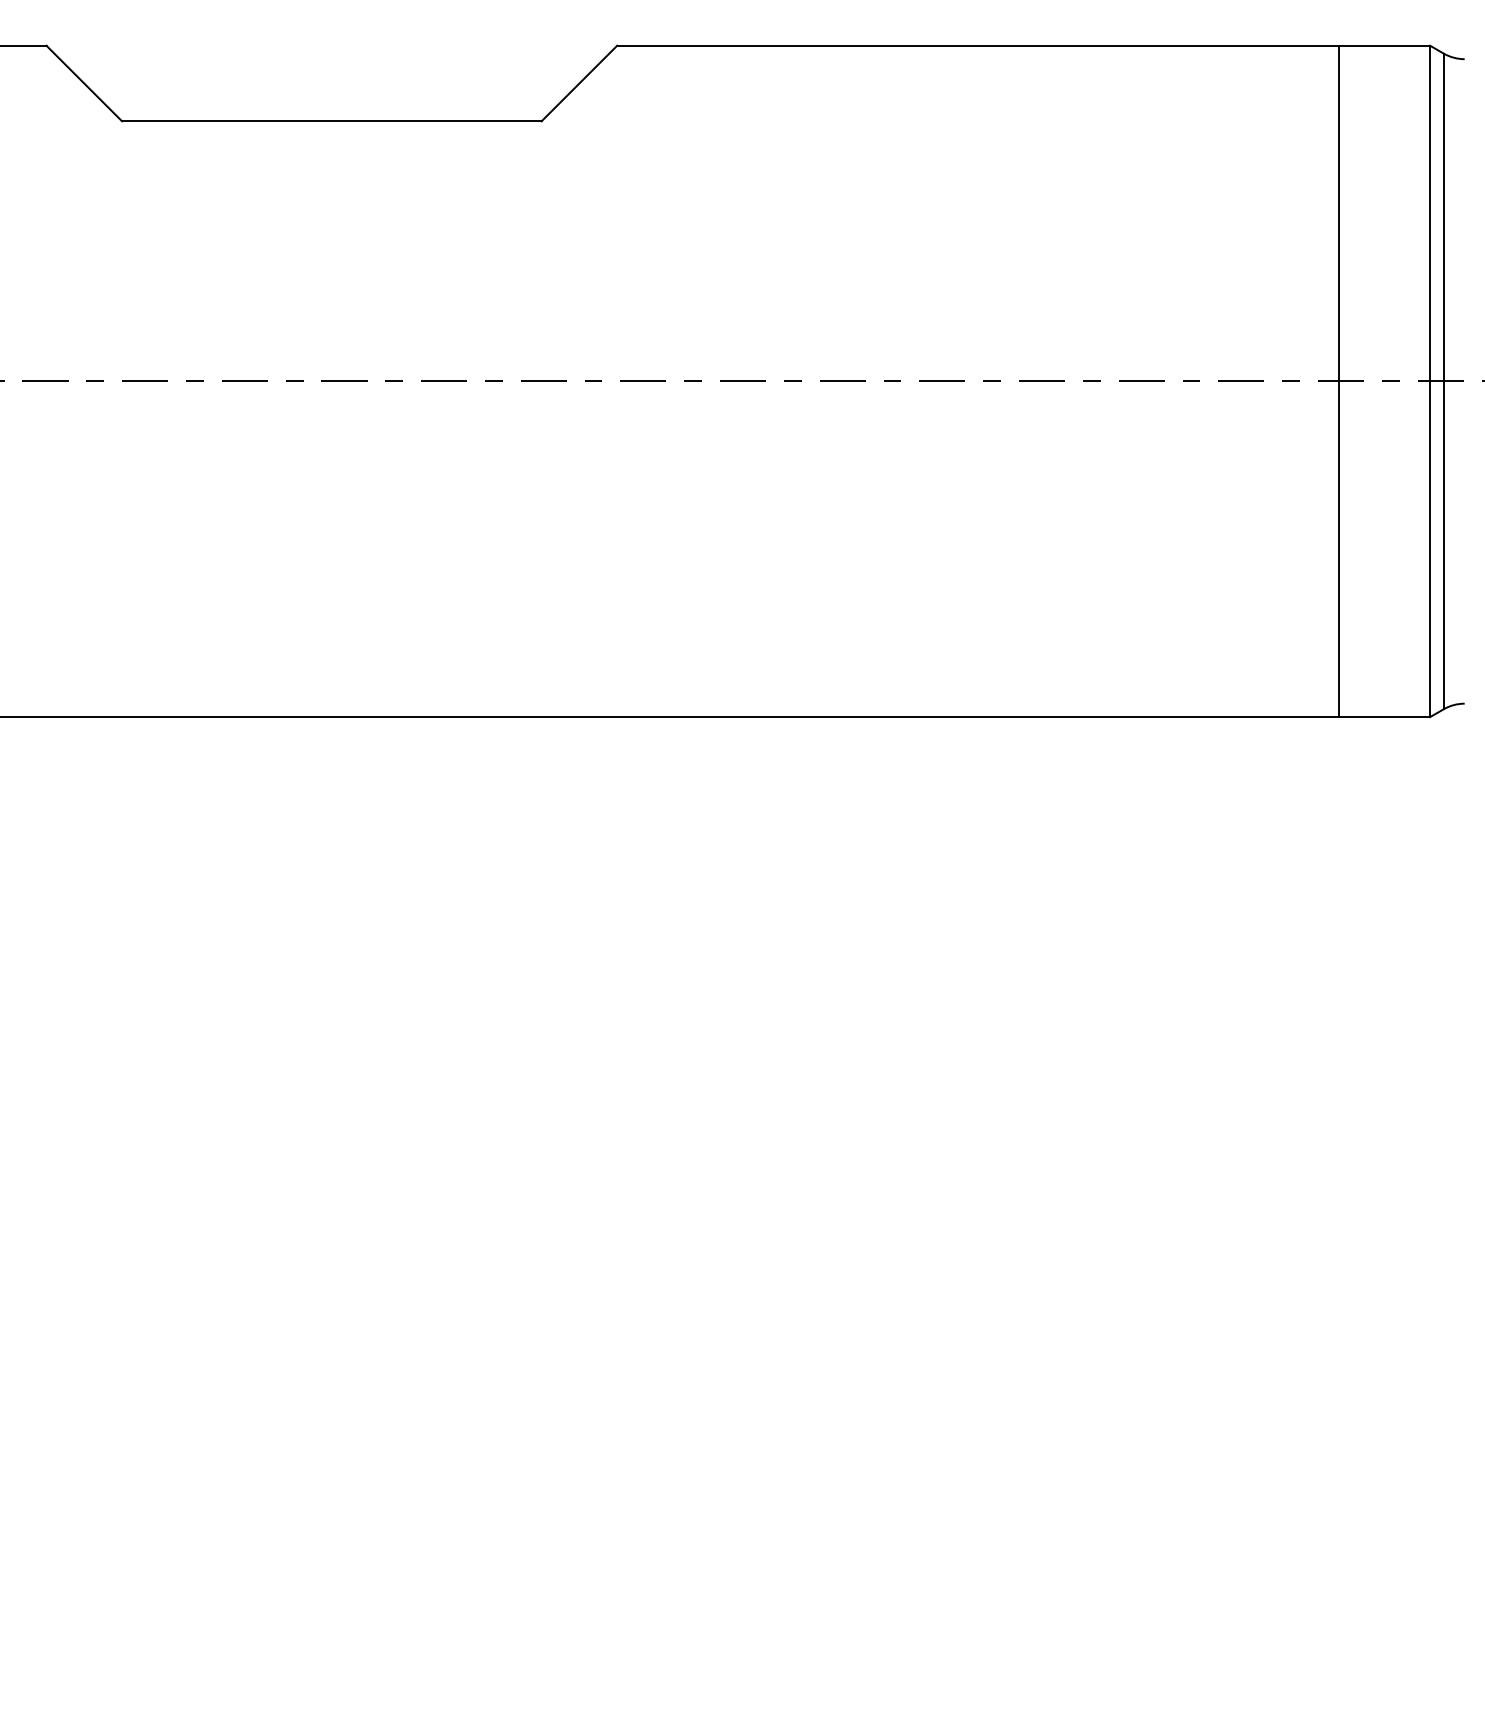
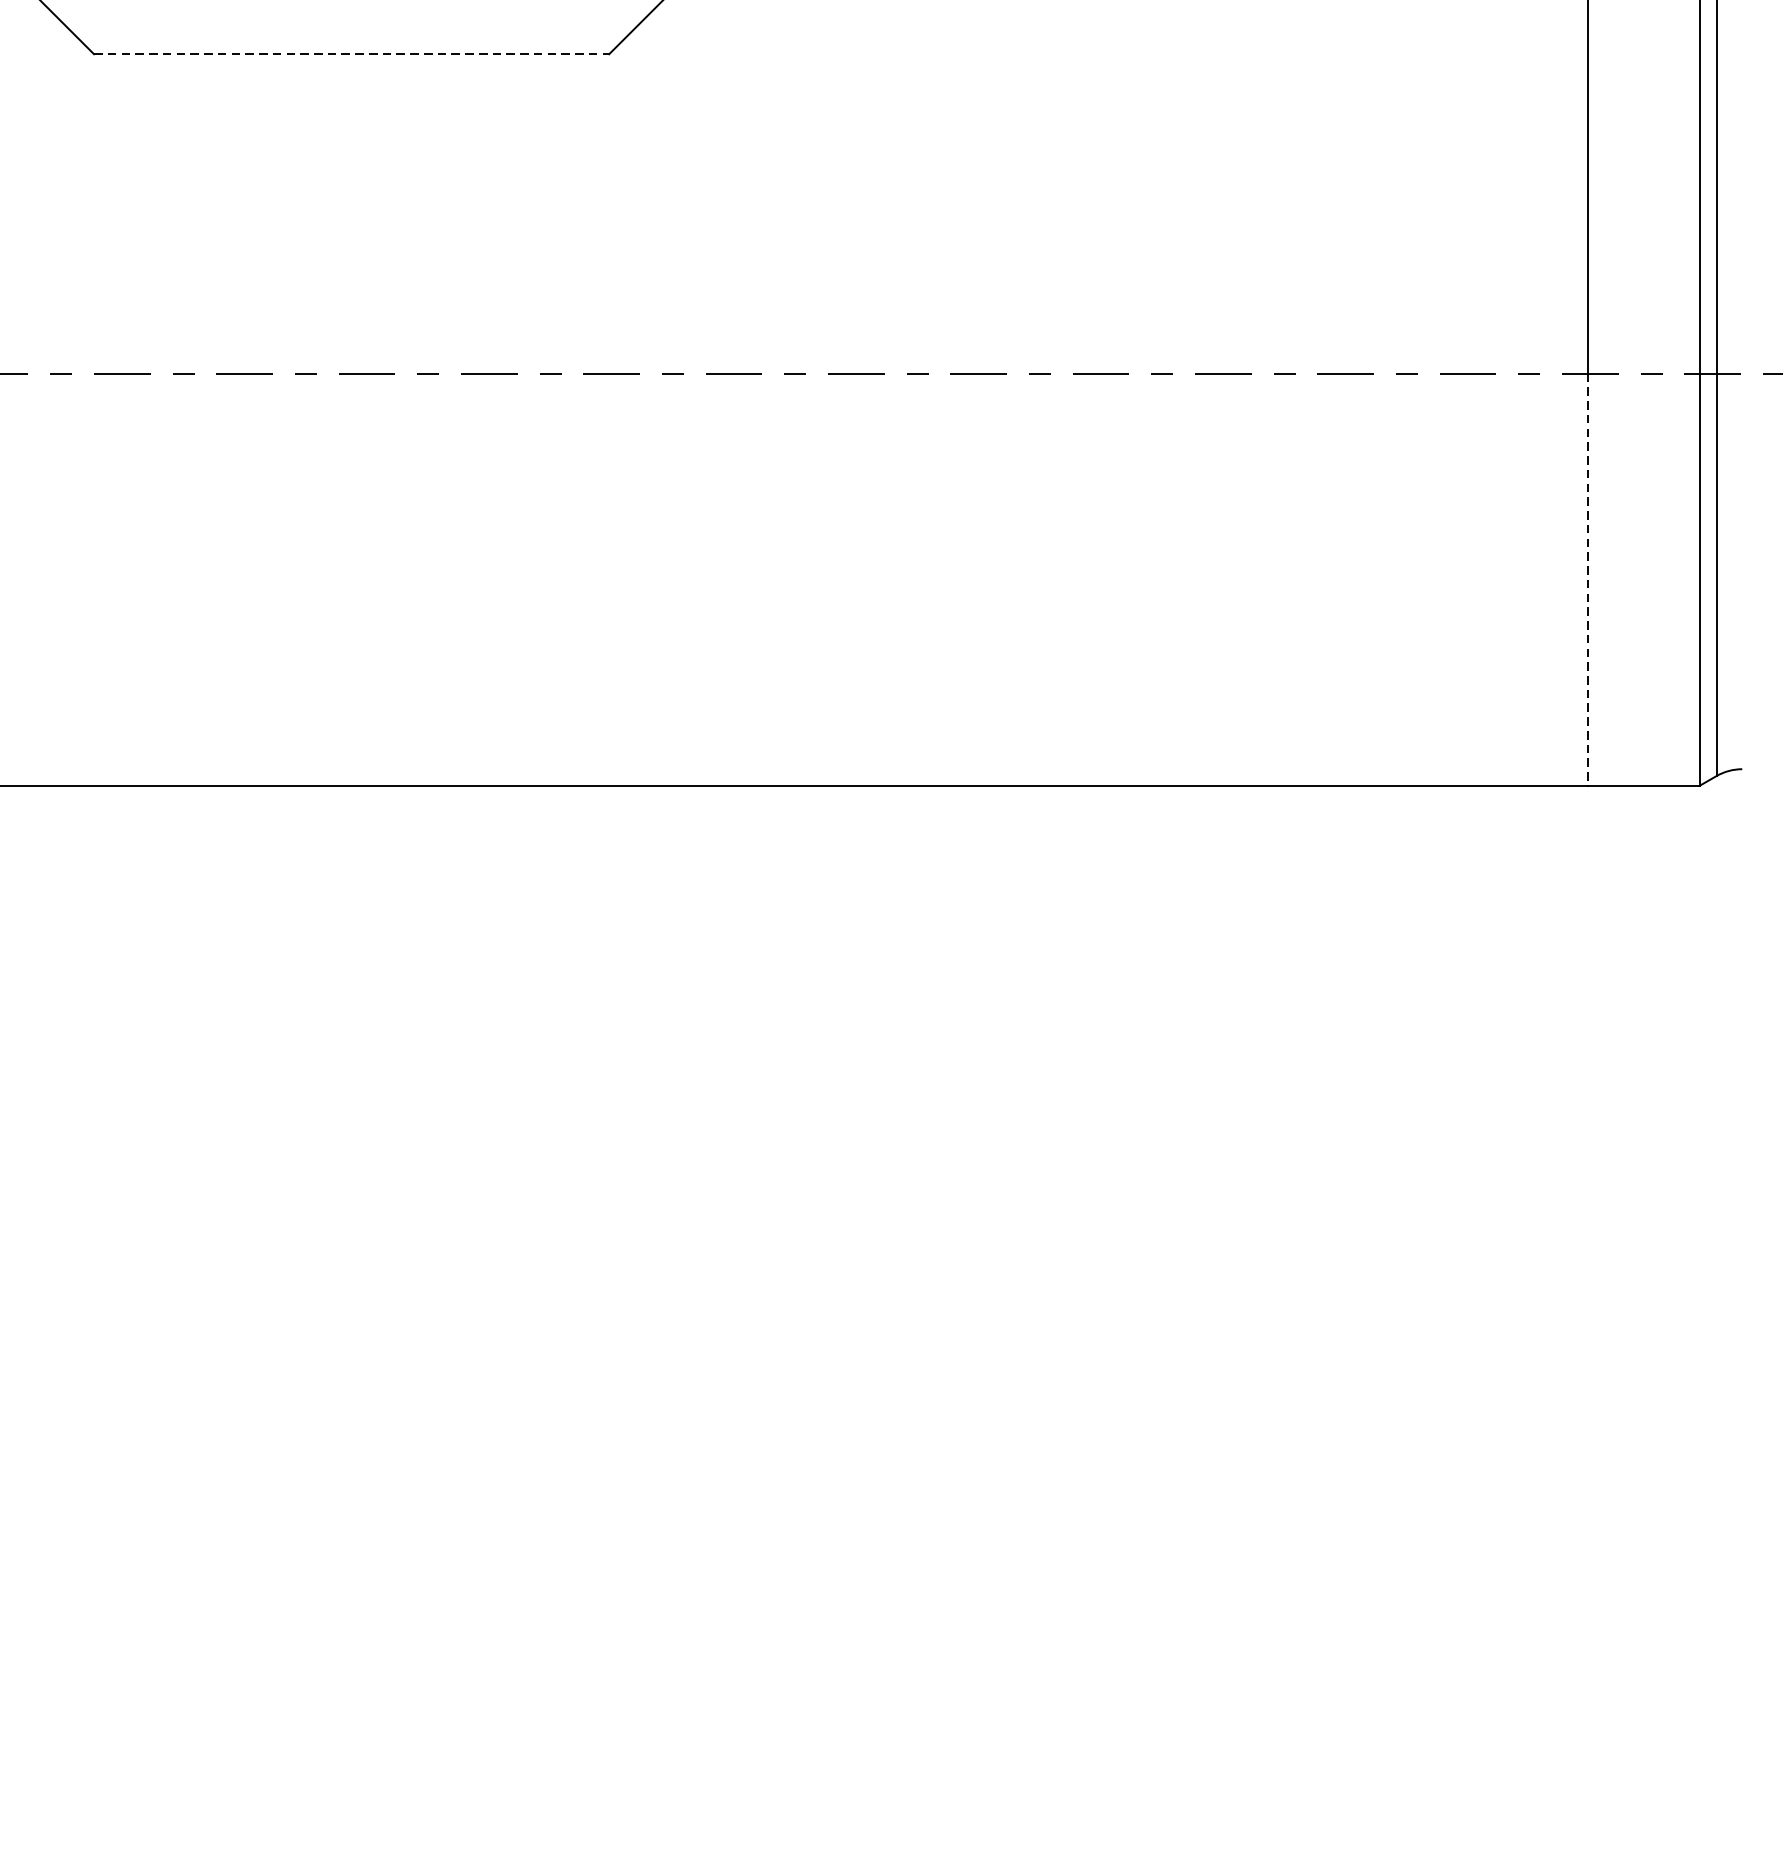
line: (331, 121) -> (351, 54), solid -> dashed
line: (1338, 549) -> (1587, 579), solid -> dashed

